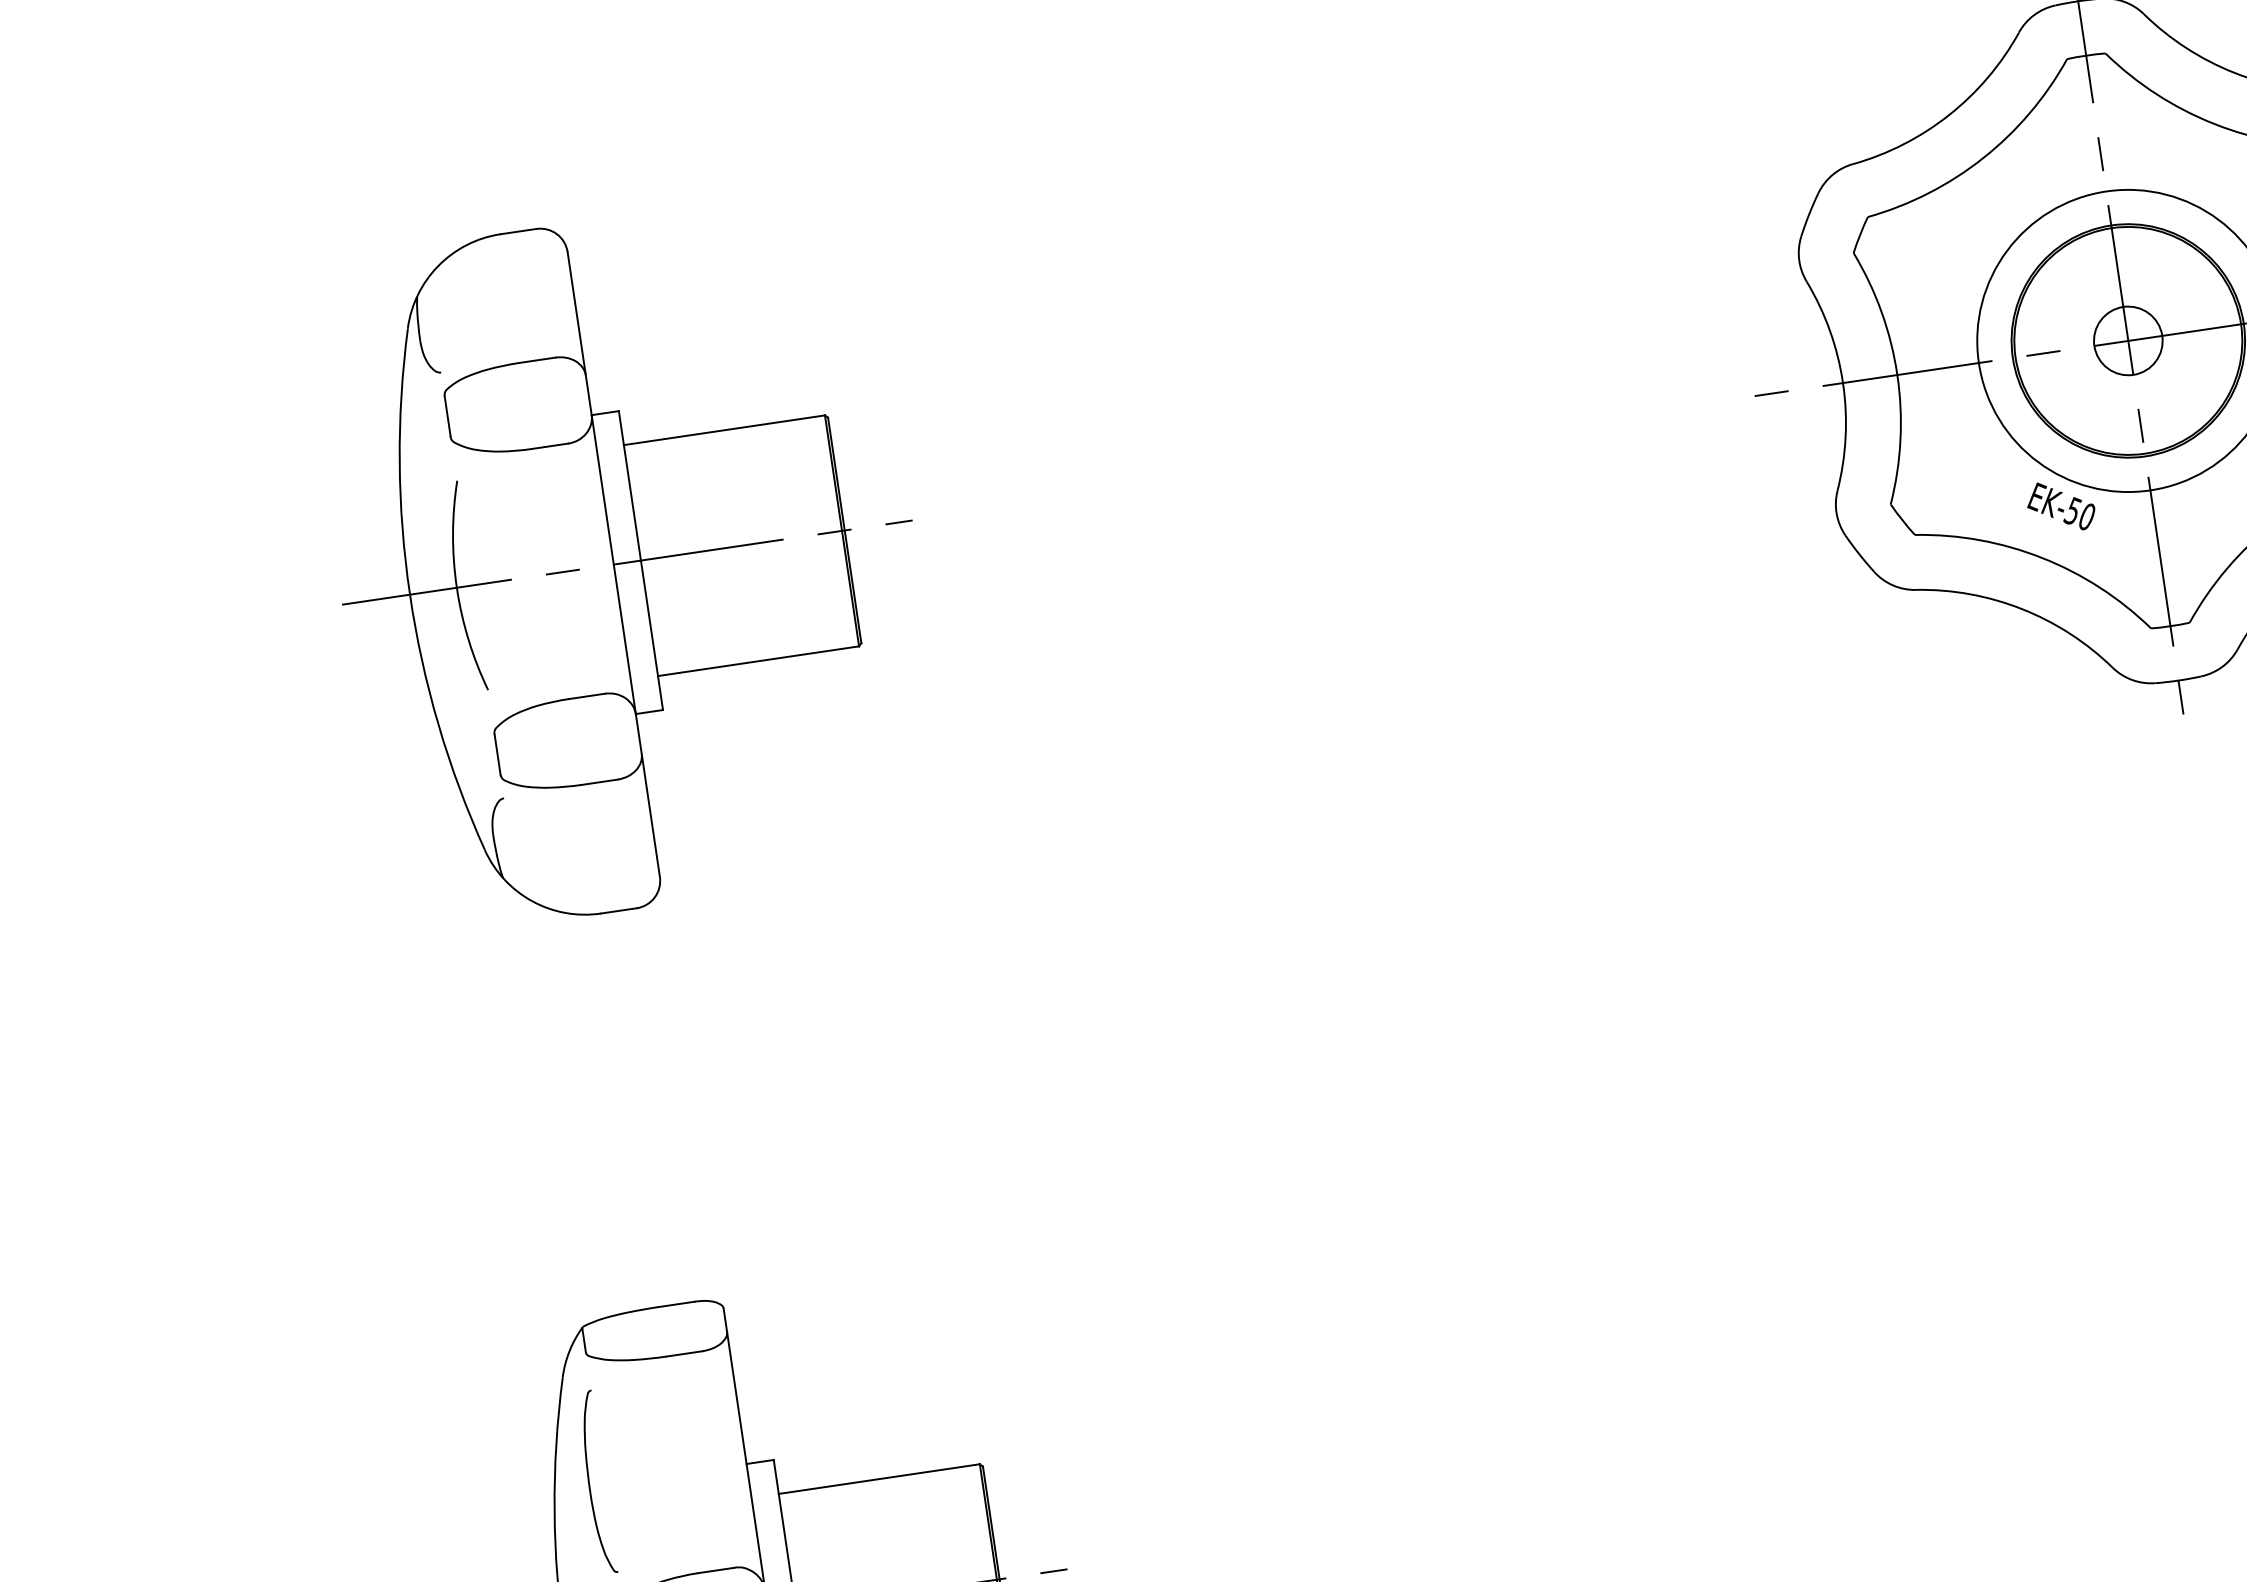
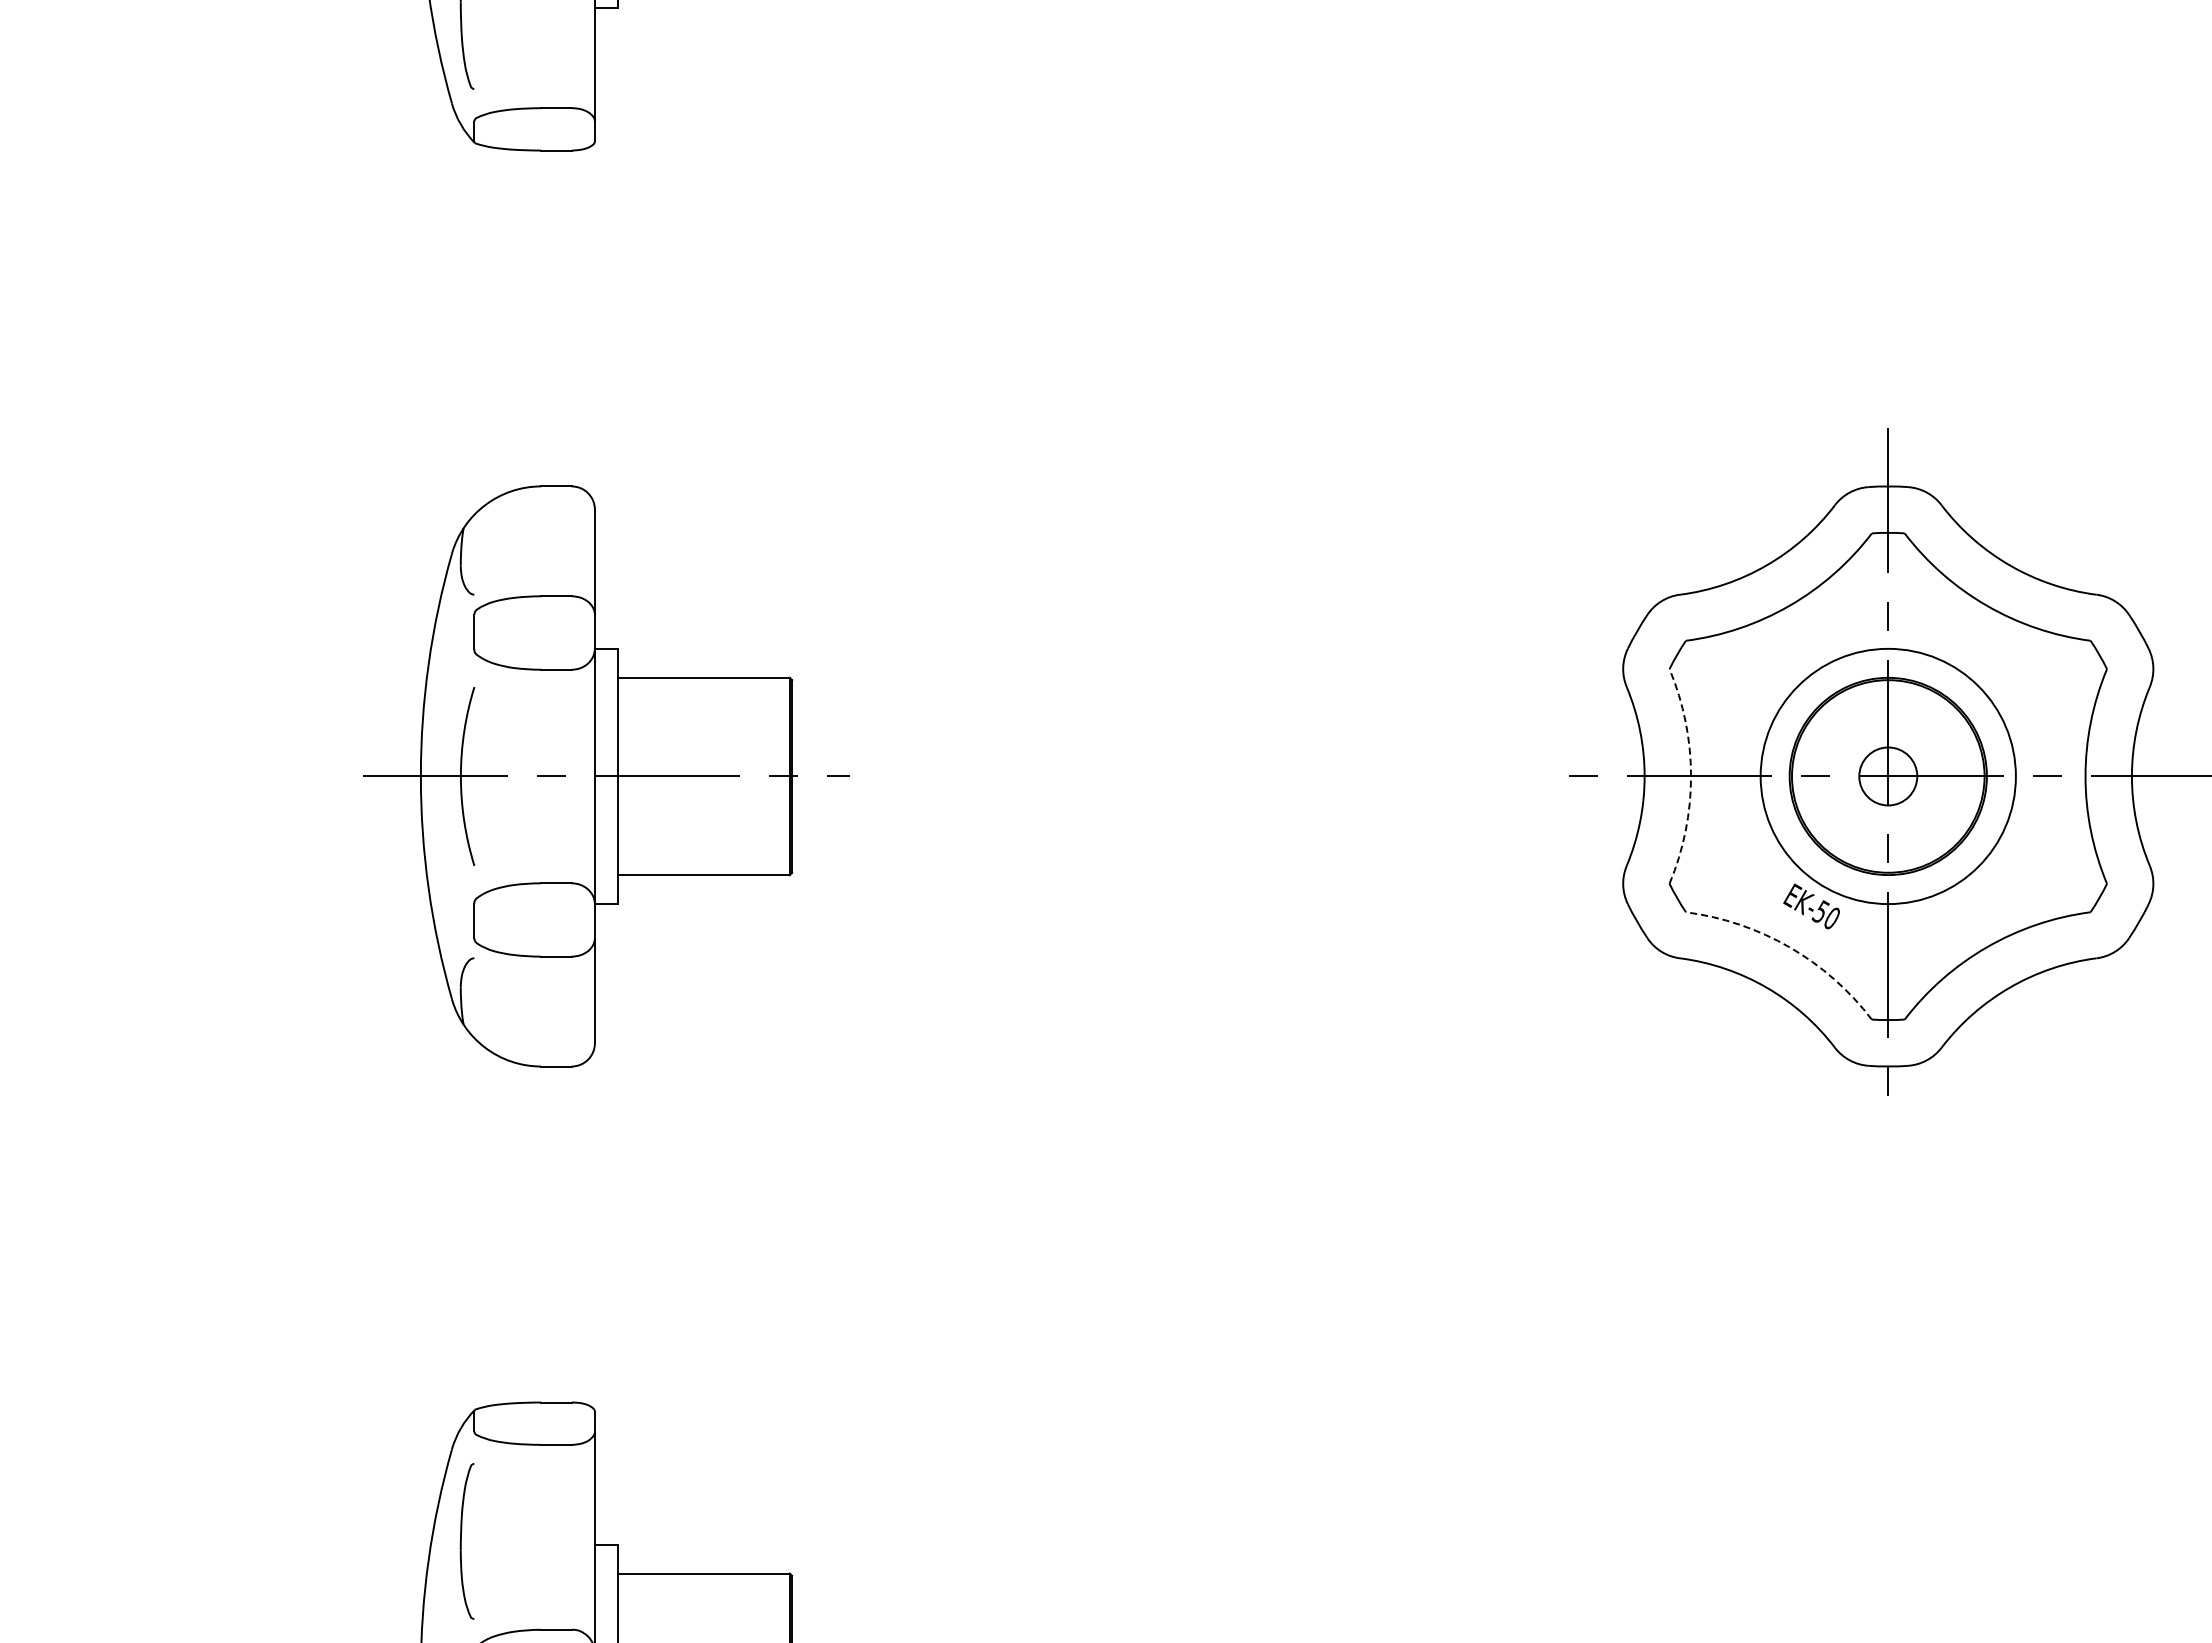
arc: (1897, 375) -> (1691, 776), solid -> dashed
arc: (2042, 558) -> (1789, 947), solid -> dashed

